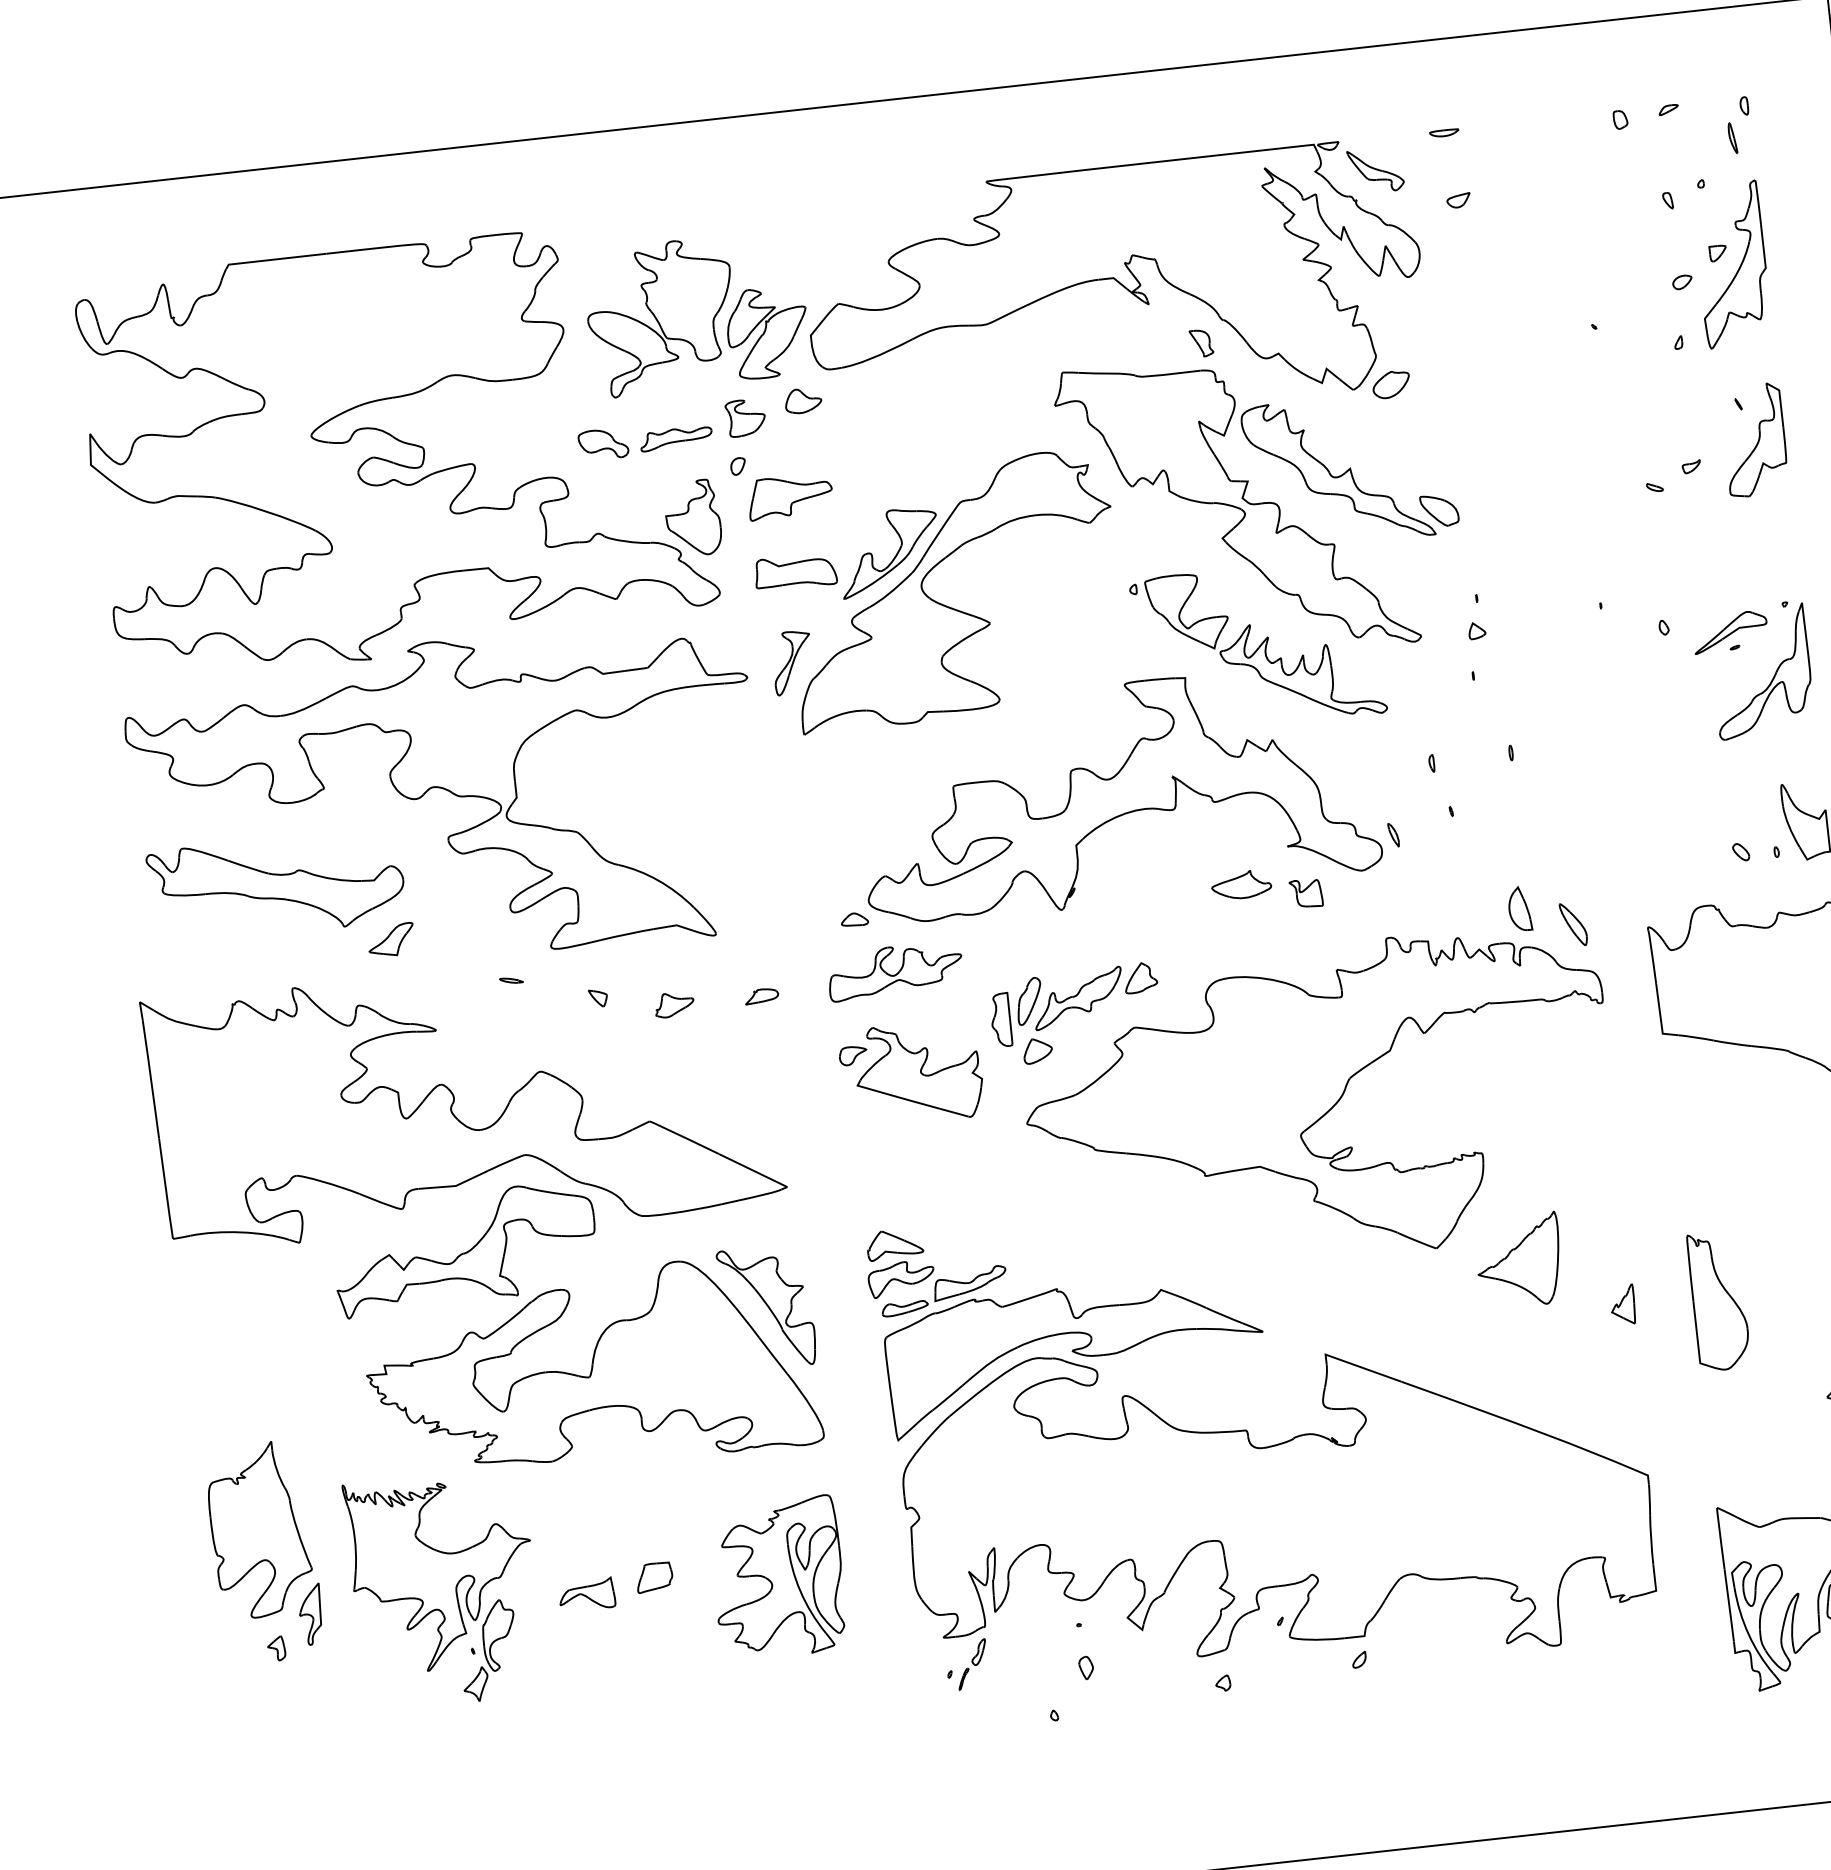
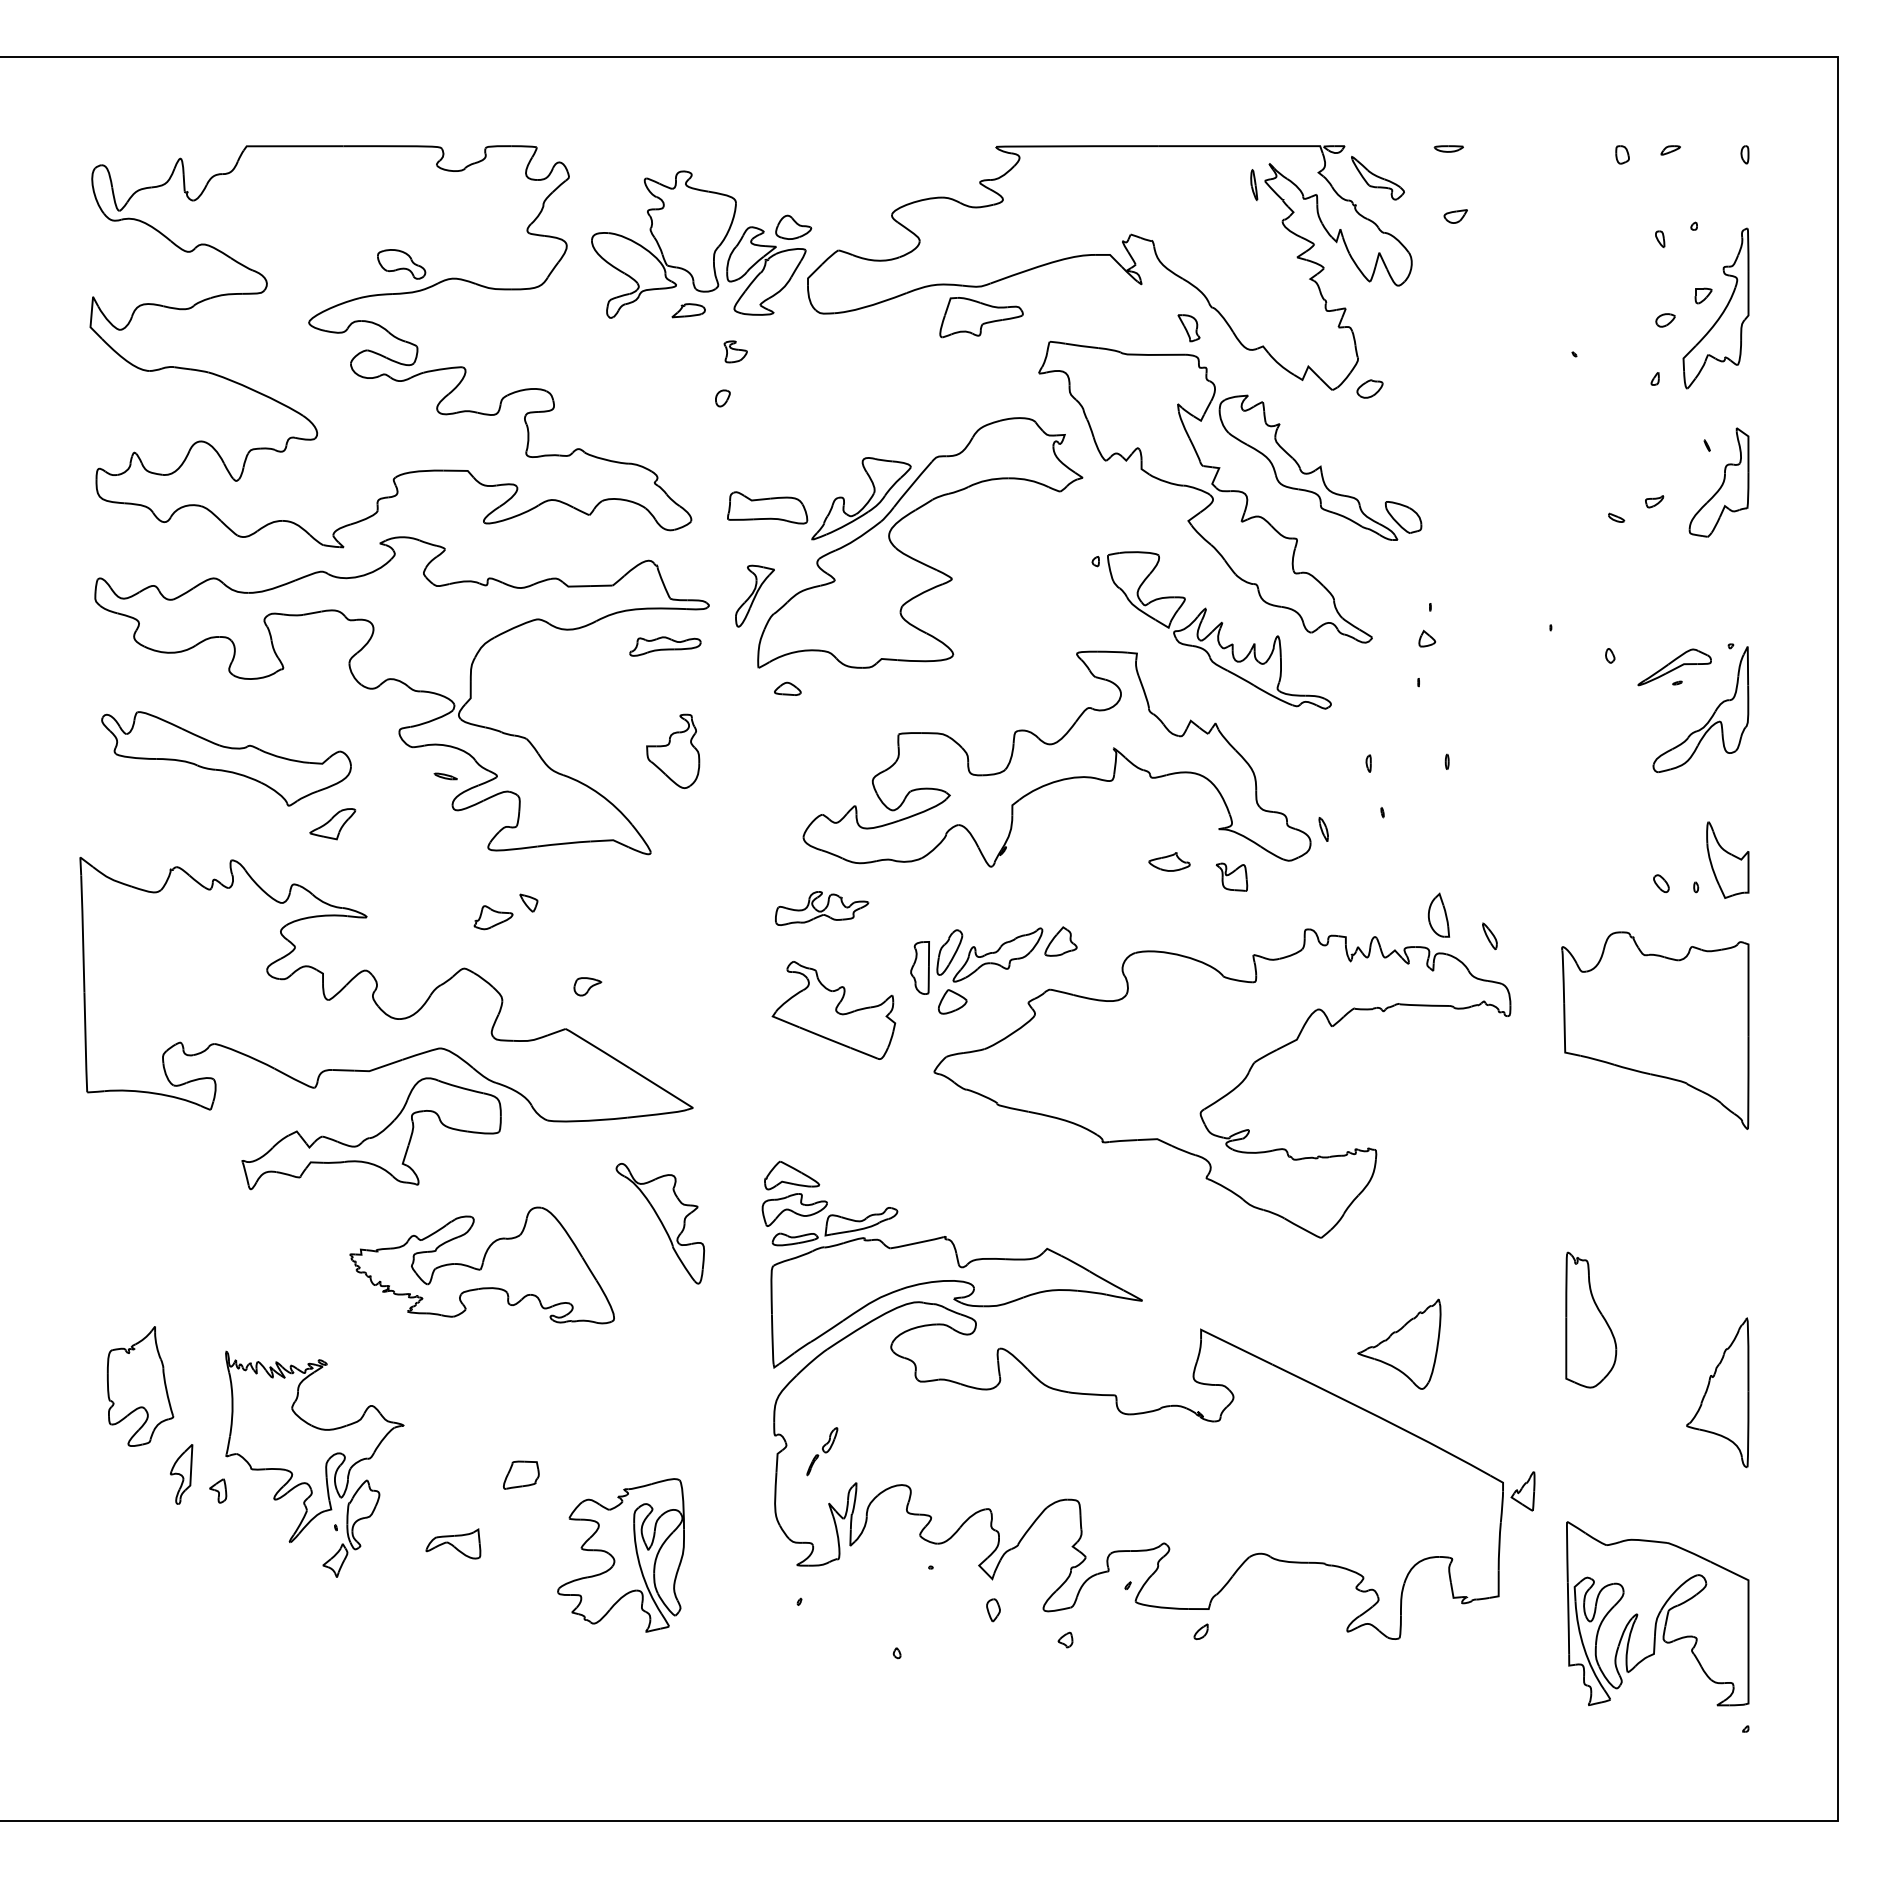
part: (1732, 137) -> (1254, 184), moved
part: (1390, 384) -> (1369, 388), size x0.7
part: (803, 399) -> (793, 226), moved
part: (745, 417) -> (735, 351), size x0.6
part: (676, 438) -> (665, 646), moved
part: (603, 444) -> (401, 264), moved
part: (790, 496) -> (981, 317), moved
part: (693, 518) -> (673, 751), moved
part: (1241, 884) -> (1169, 861), size x0.7
part: (854, 919) -> (787, 688), moved
part: (1573, 924) -> (1489, 936), size x0.6
part: (894, 971) -> (821, 908), size x0.7
part: (511, 980) -> (445, 776), moved
part: (761, 996) -> (688, 310), moved
part: (674, 1004) -> (493, 917), moved
part: (852, 1055) -> (587, 986), moved
part: (1519, 1260) -> (1399, 1343), moved
part: (1622, 1305) -> (1522, 1491), moved
part: (590, 1369) -> (481, 1265), size x0.6
part: (259, 1530) -> (140, 1386), size x0.7
part: (777, 1578) -> (620, 1555), moved
part: (587, 1594) -> (453, 1543), moved
part: (276, 1648) -> (218, 1490), moved
part: (972, 1664) -> (822, 1451), moved
part: (1086, 1668) -> (993, 1610), moved

